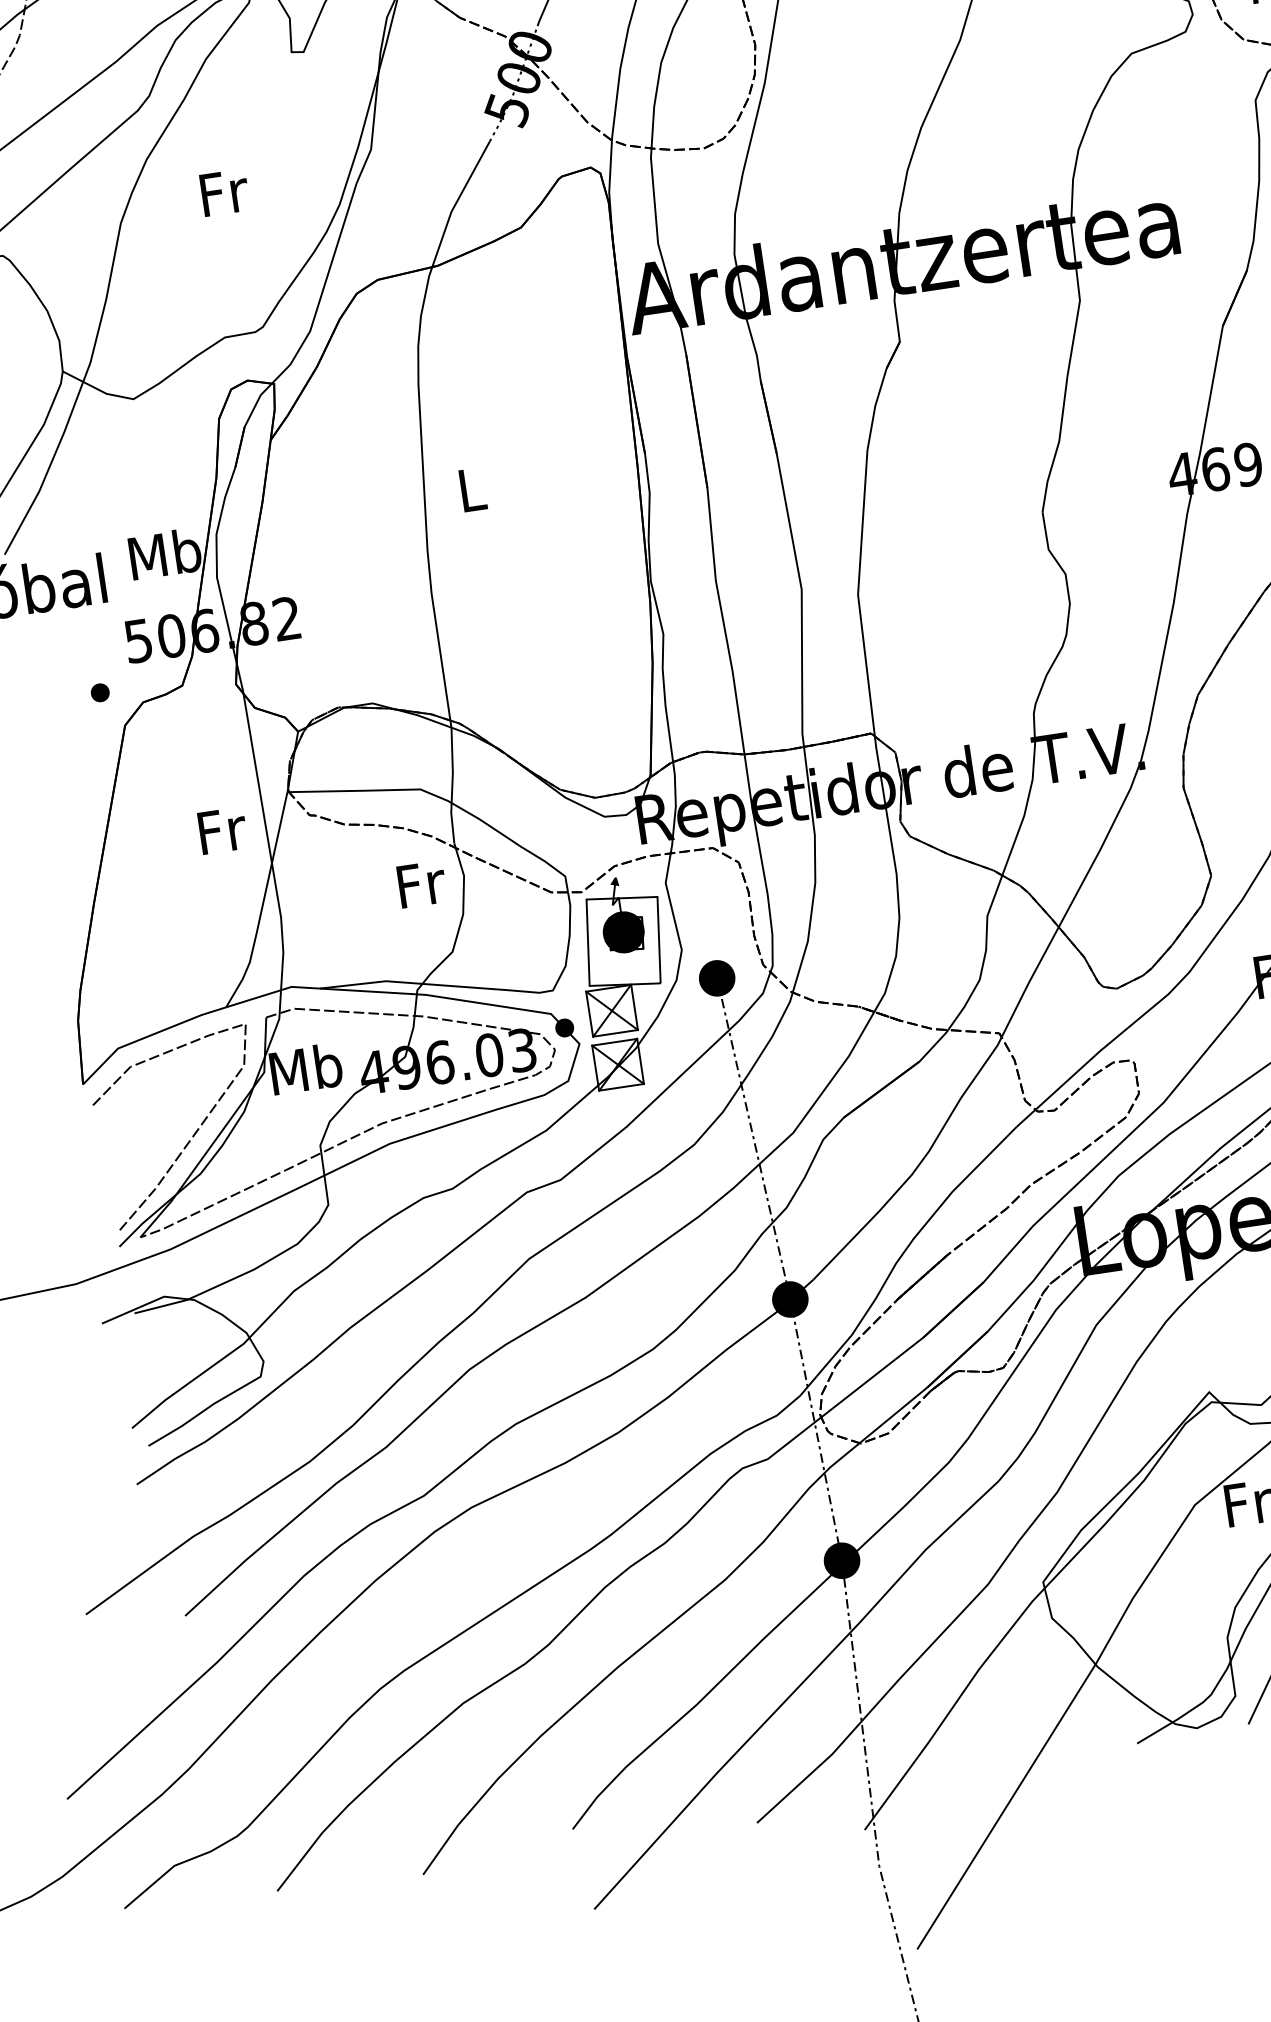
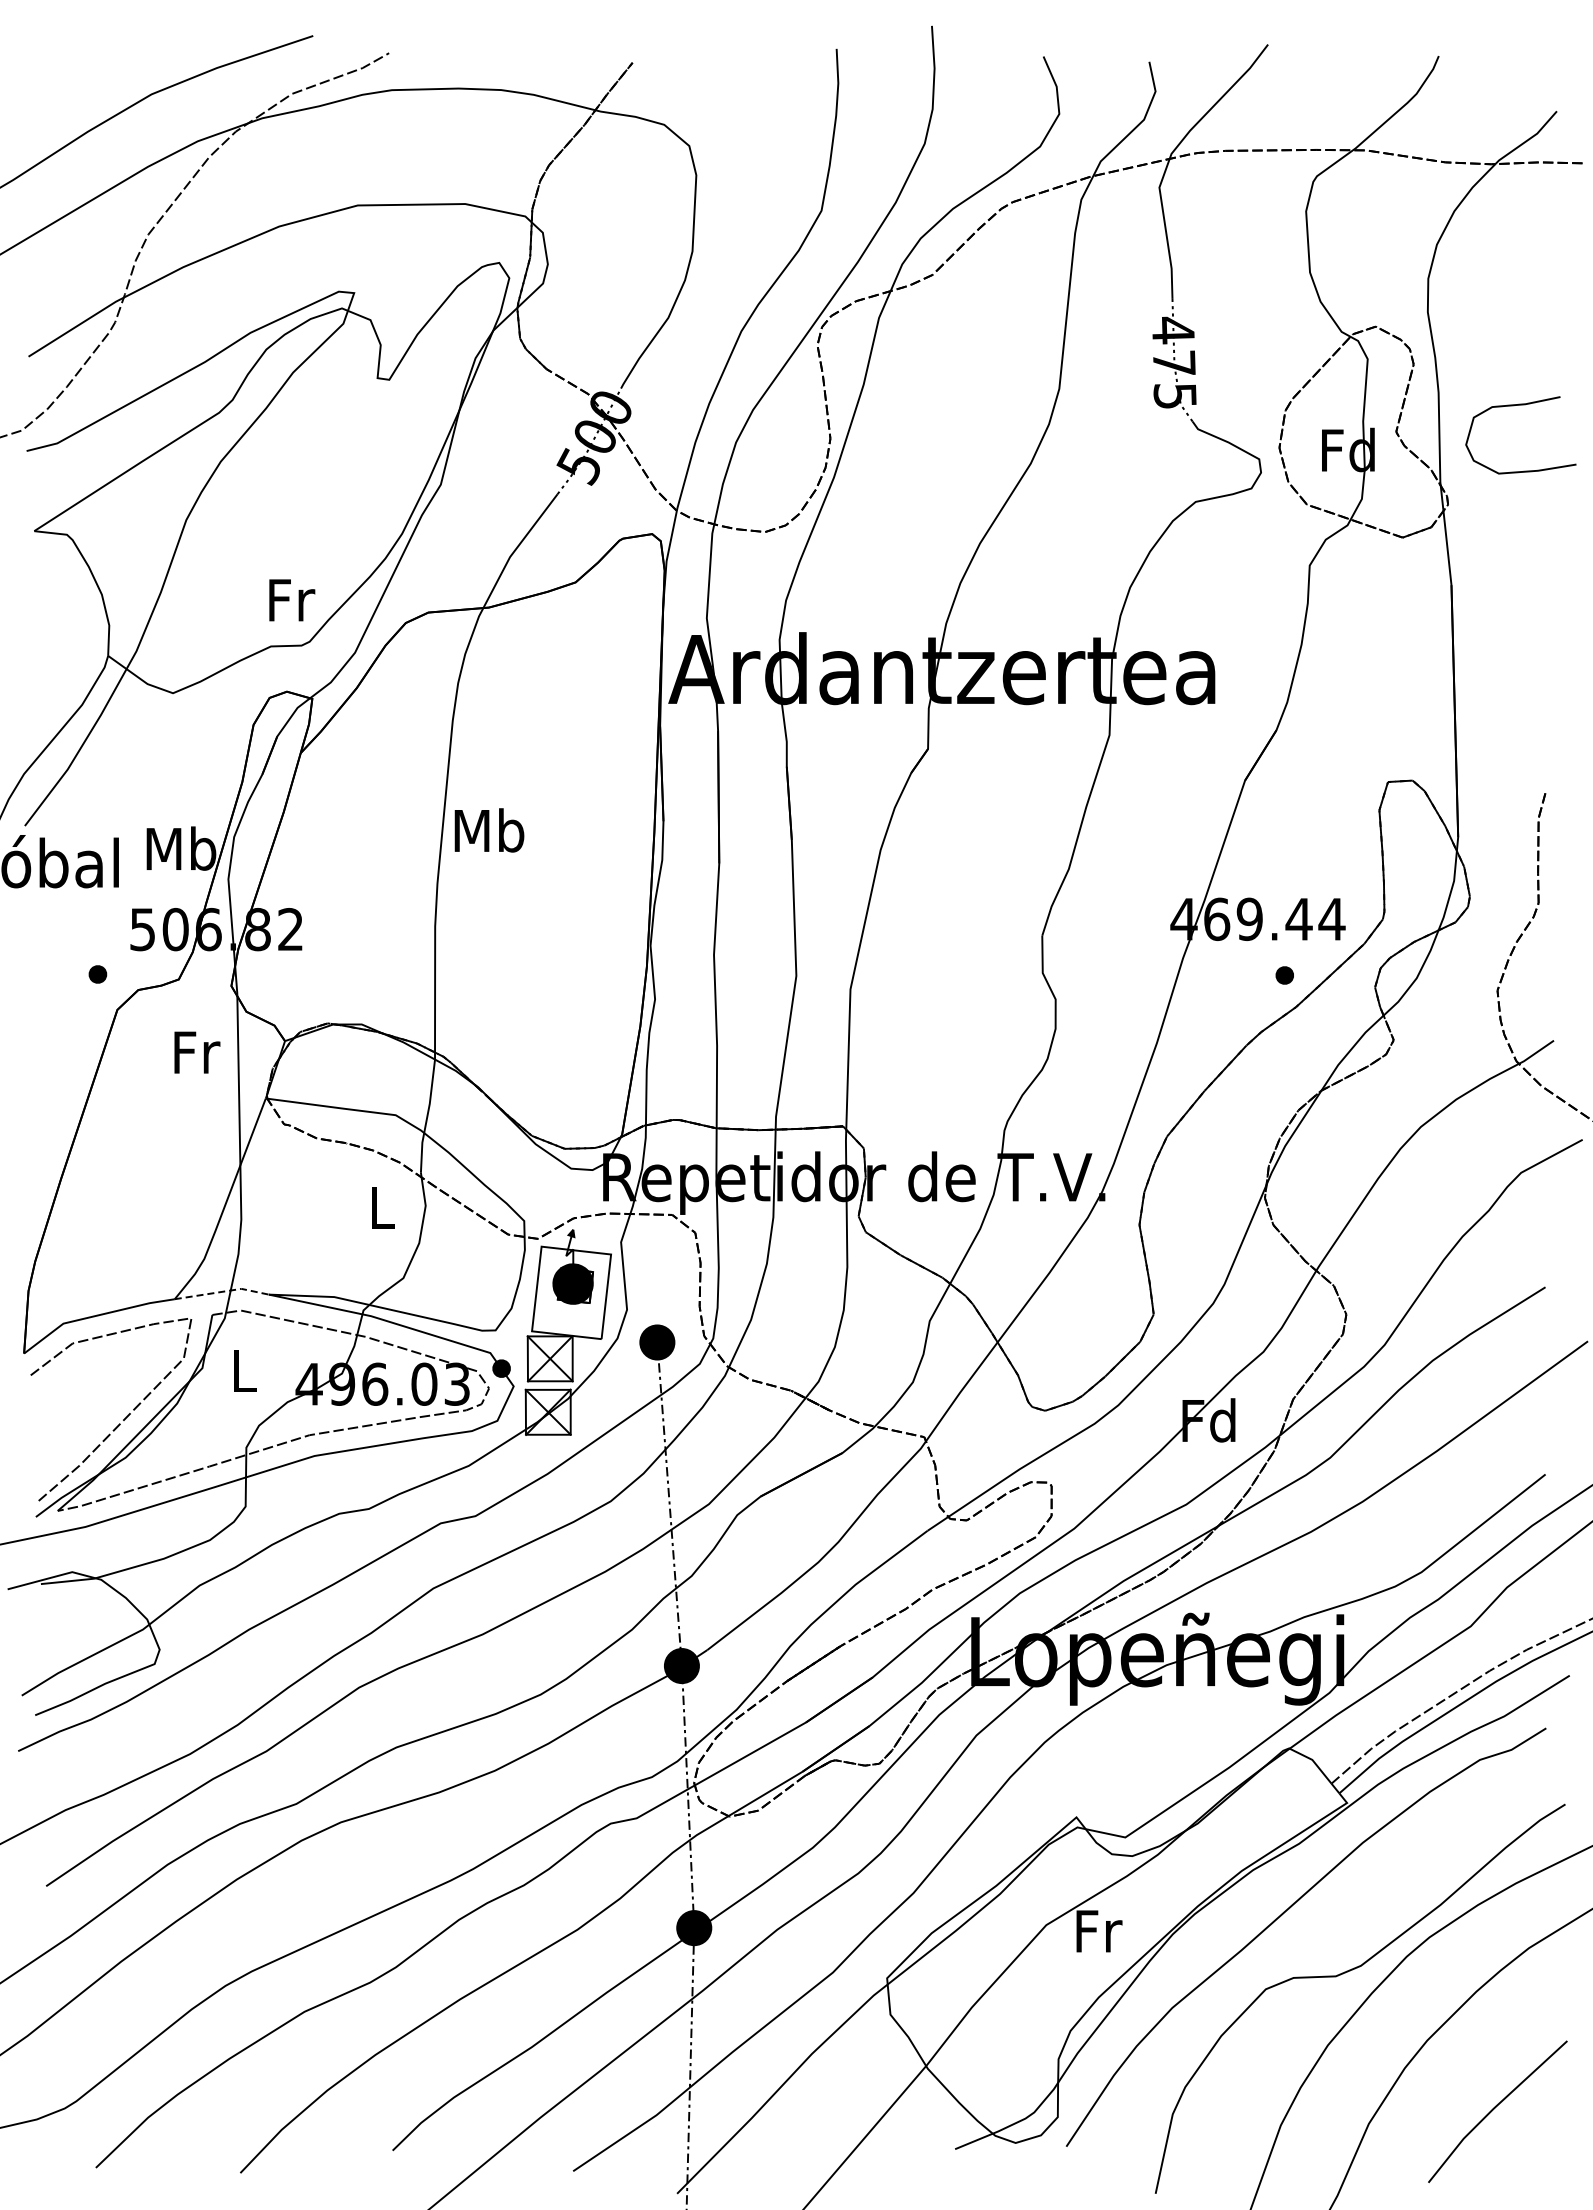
text: (225, 192) -> (292, 600), moved
text: (471, 489) -> (489, 830), L -> Mb
text: (223, 830) -> (197, 1052), moved
text: (421, 883) -> (383, 1207), Fr -> L
line: (272, 992) -> (222, 1291), solid -> dashed
text: (305, 1068) -> (243, 1370), Mb -> L

